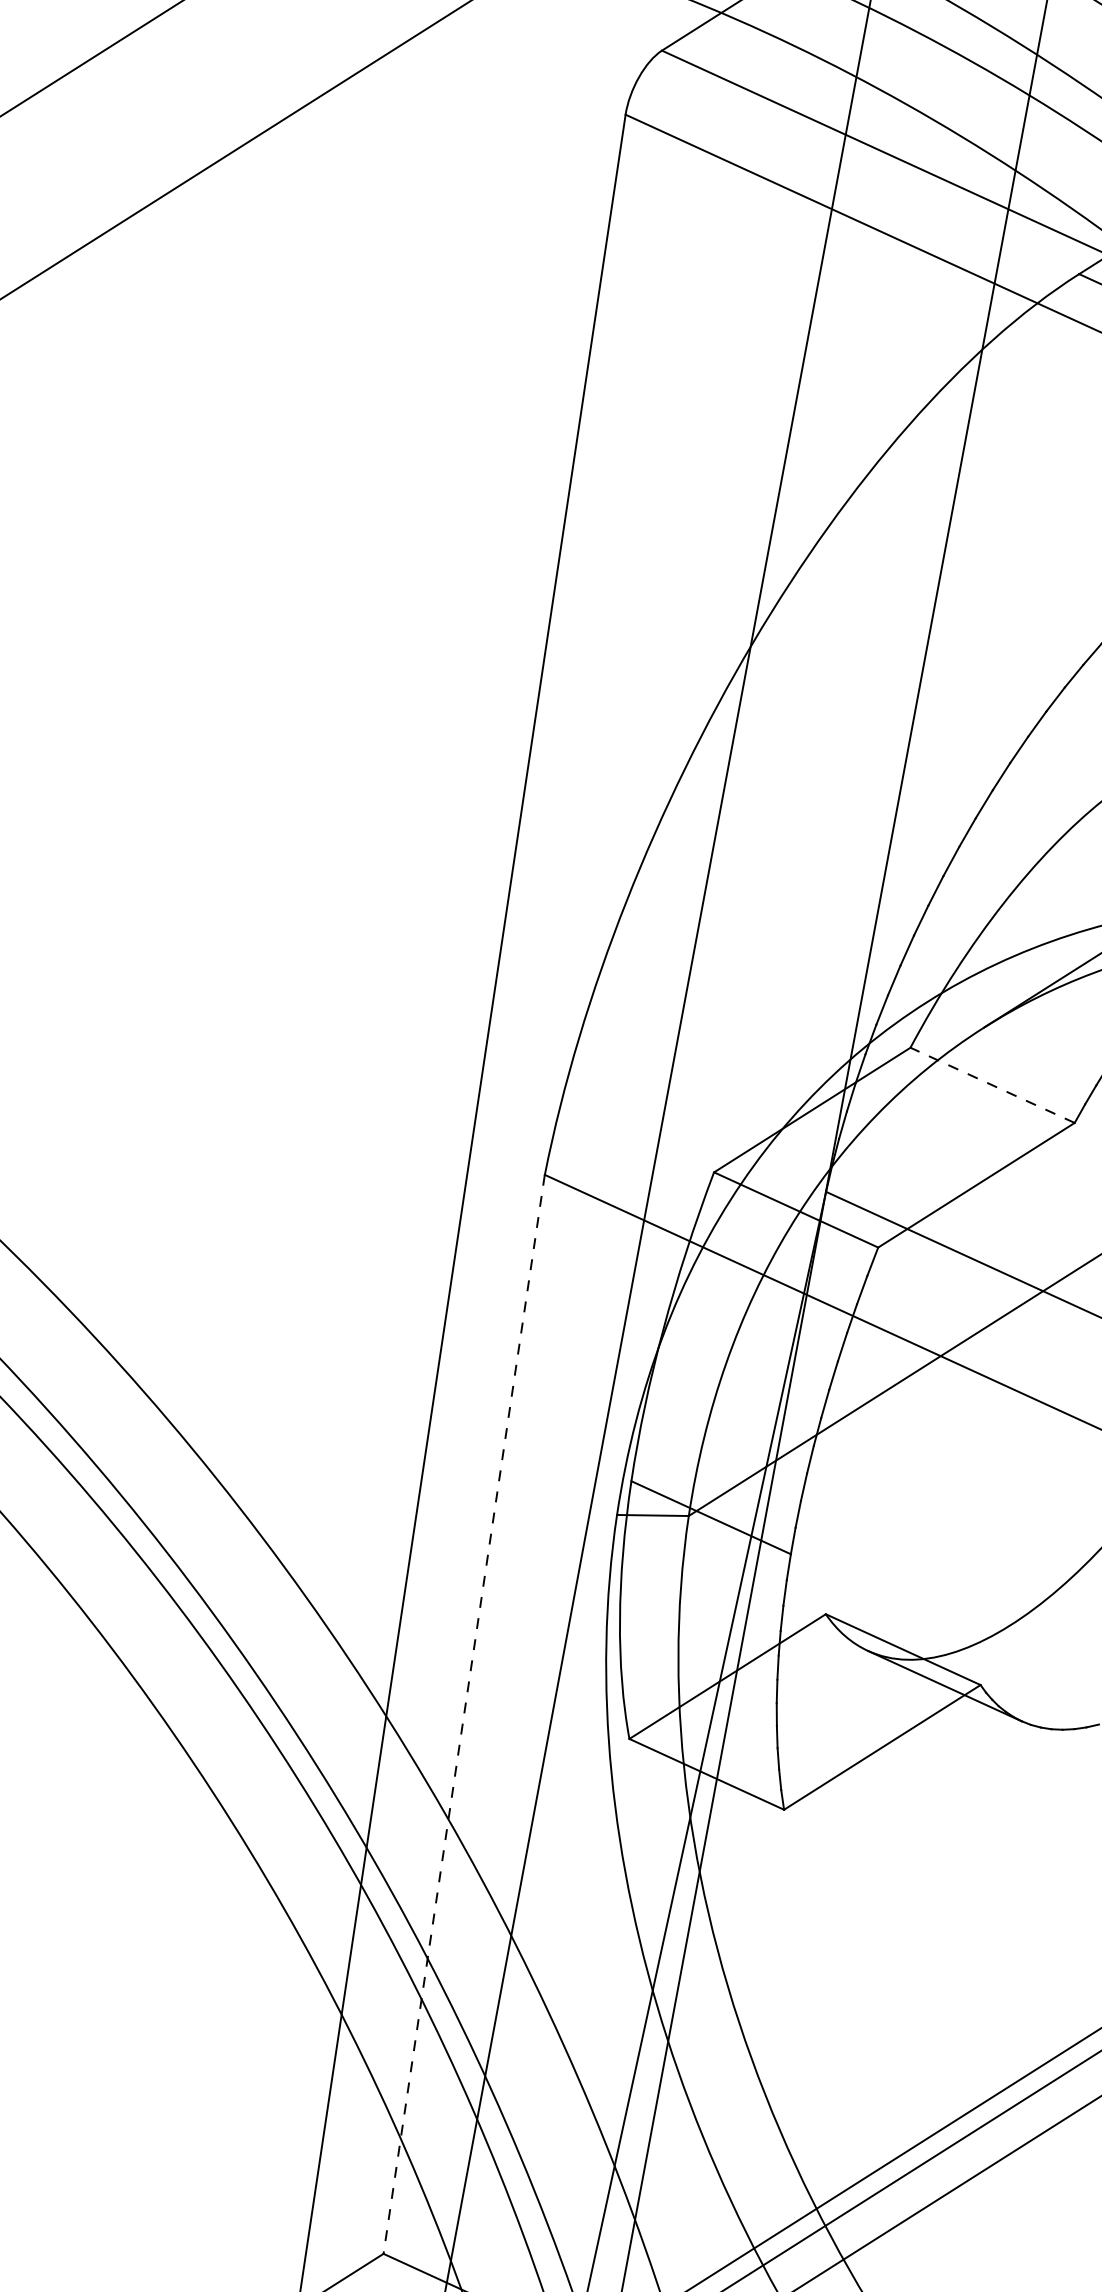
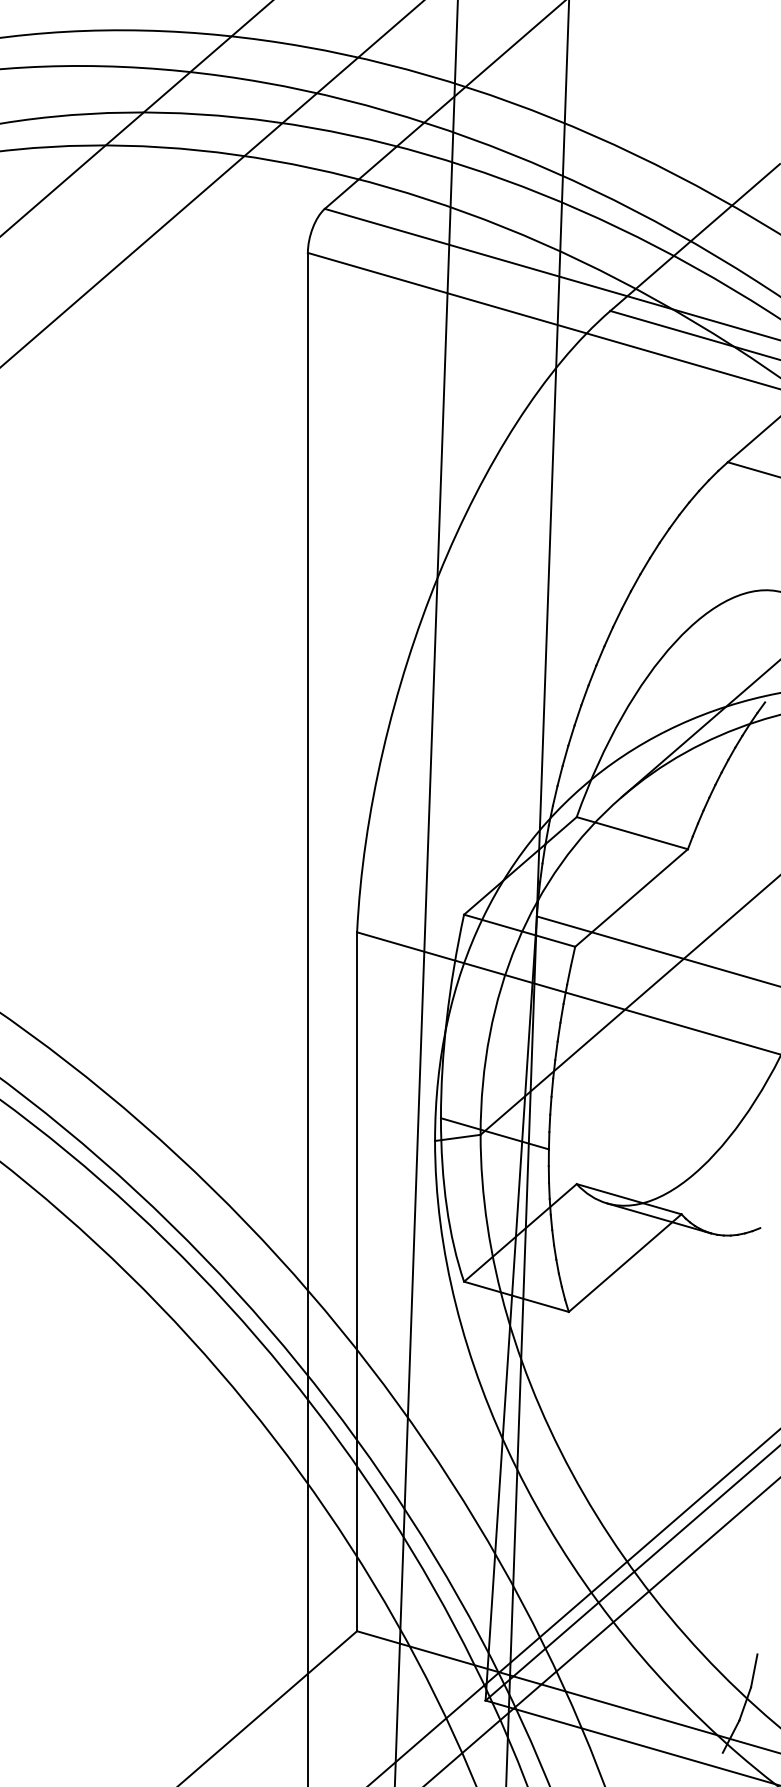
line: (992, 1085) -> (632, 833), dashed -> solid
line: (464, 1715) -> (357, 1282), dashed -> solid

